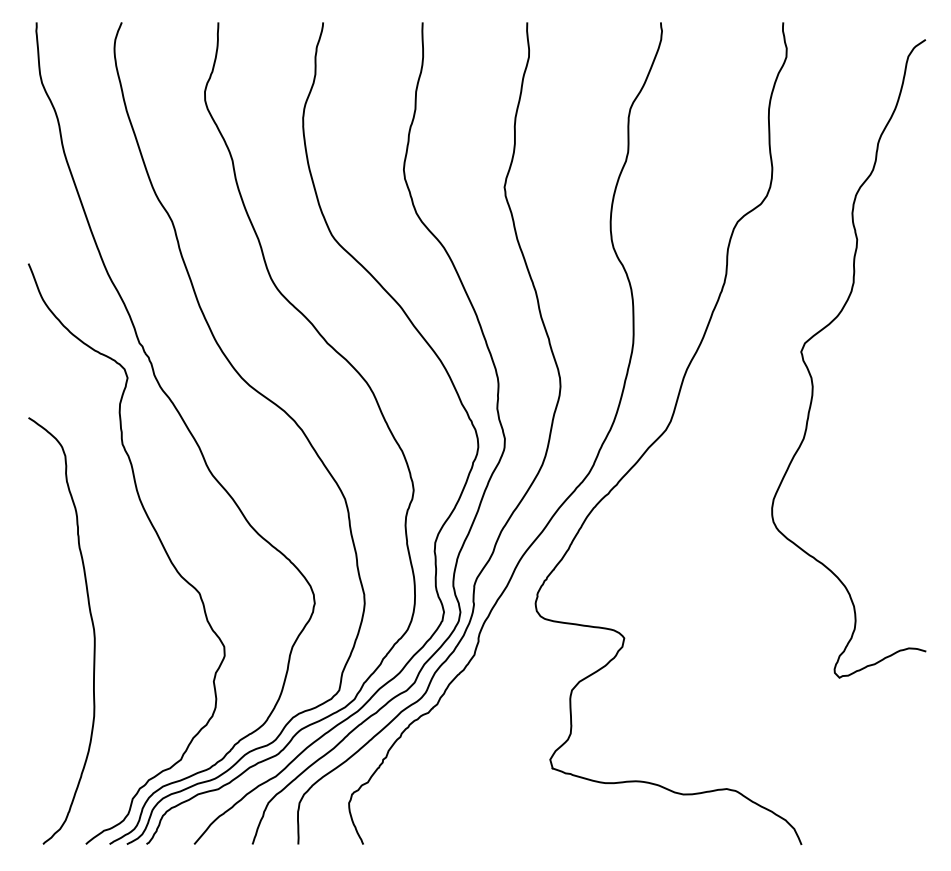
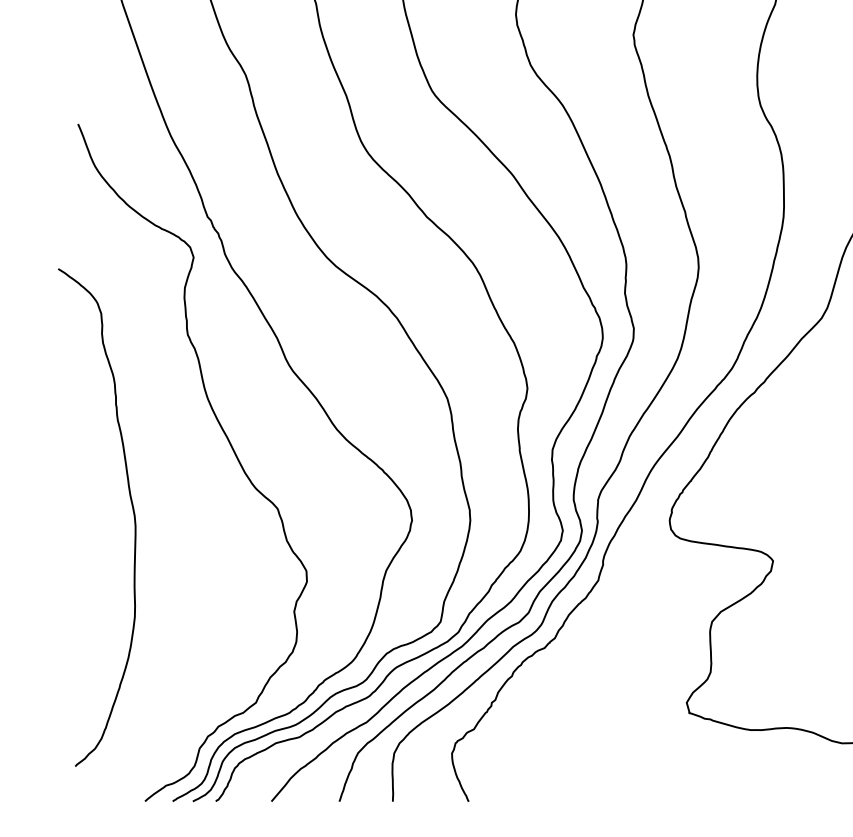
curve: (91, 622) -> (131, 507), moved

